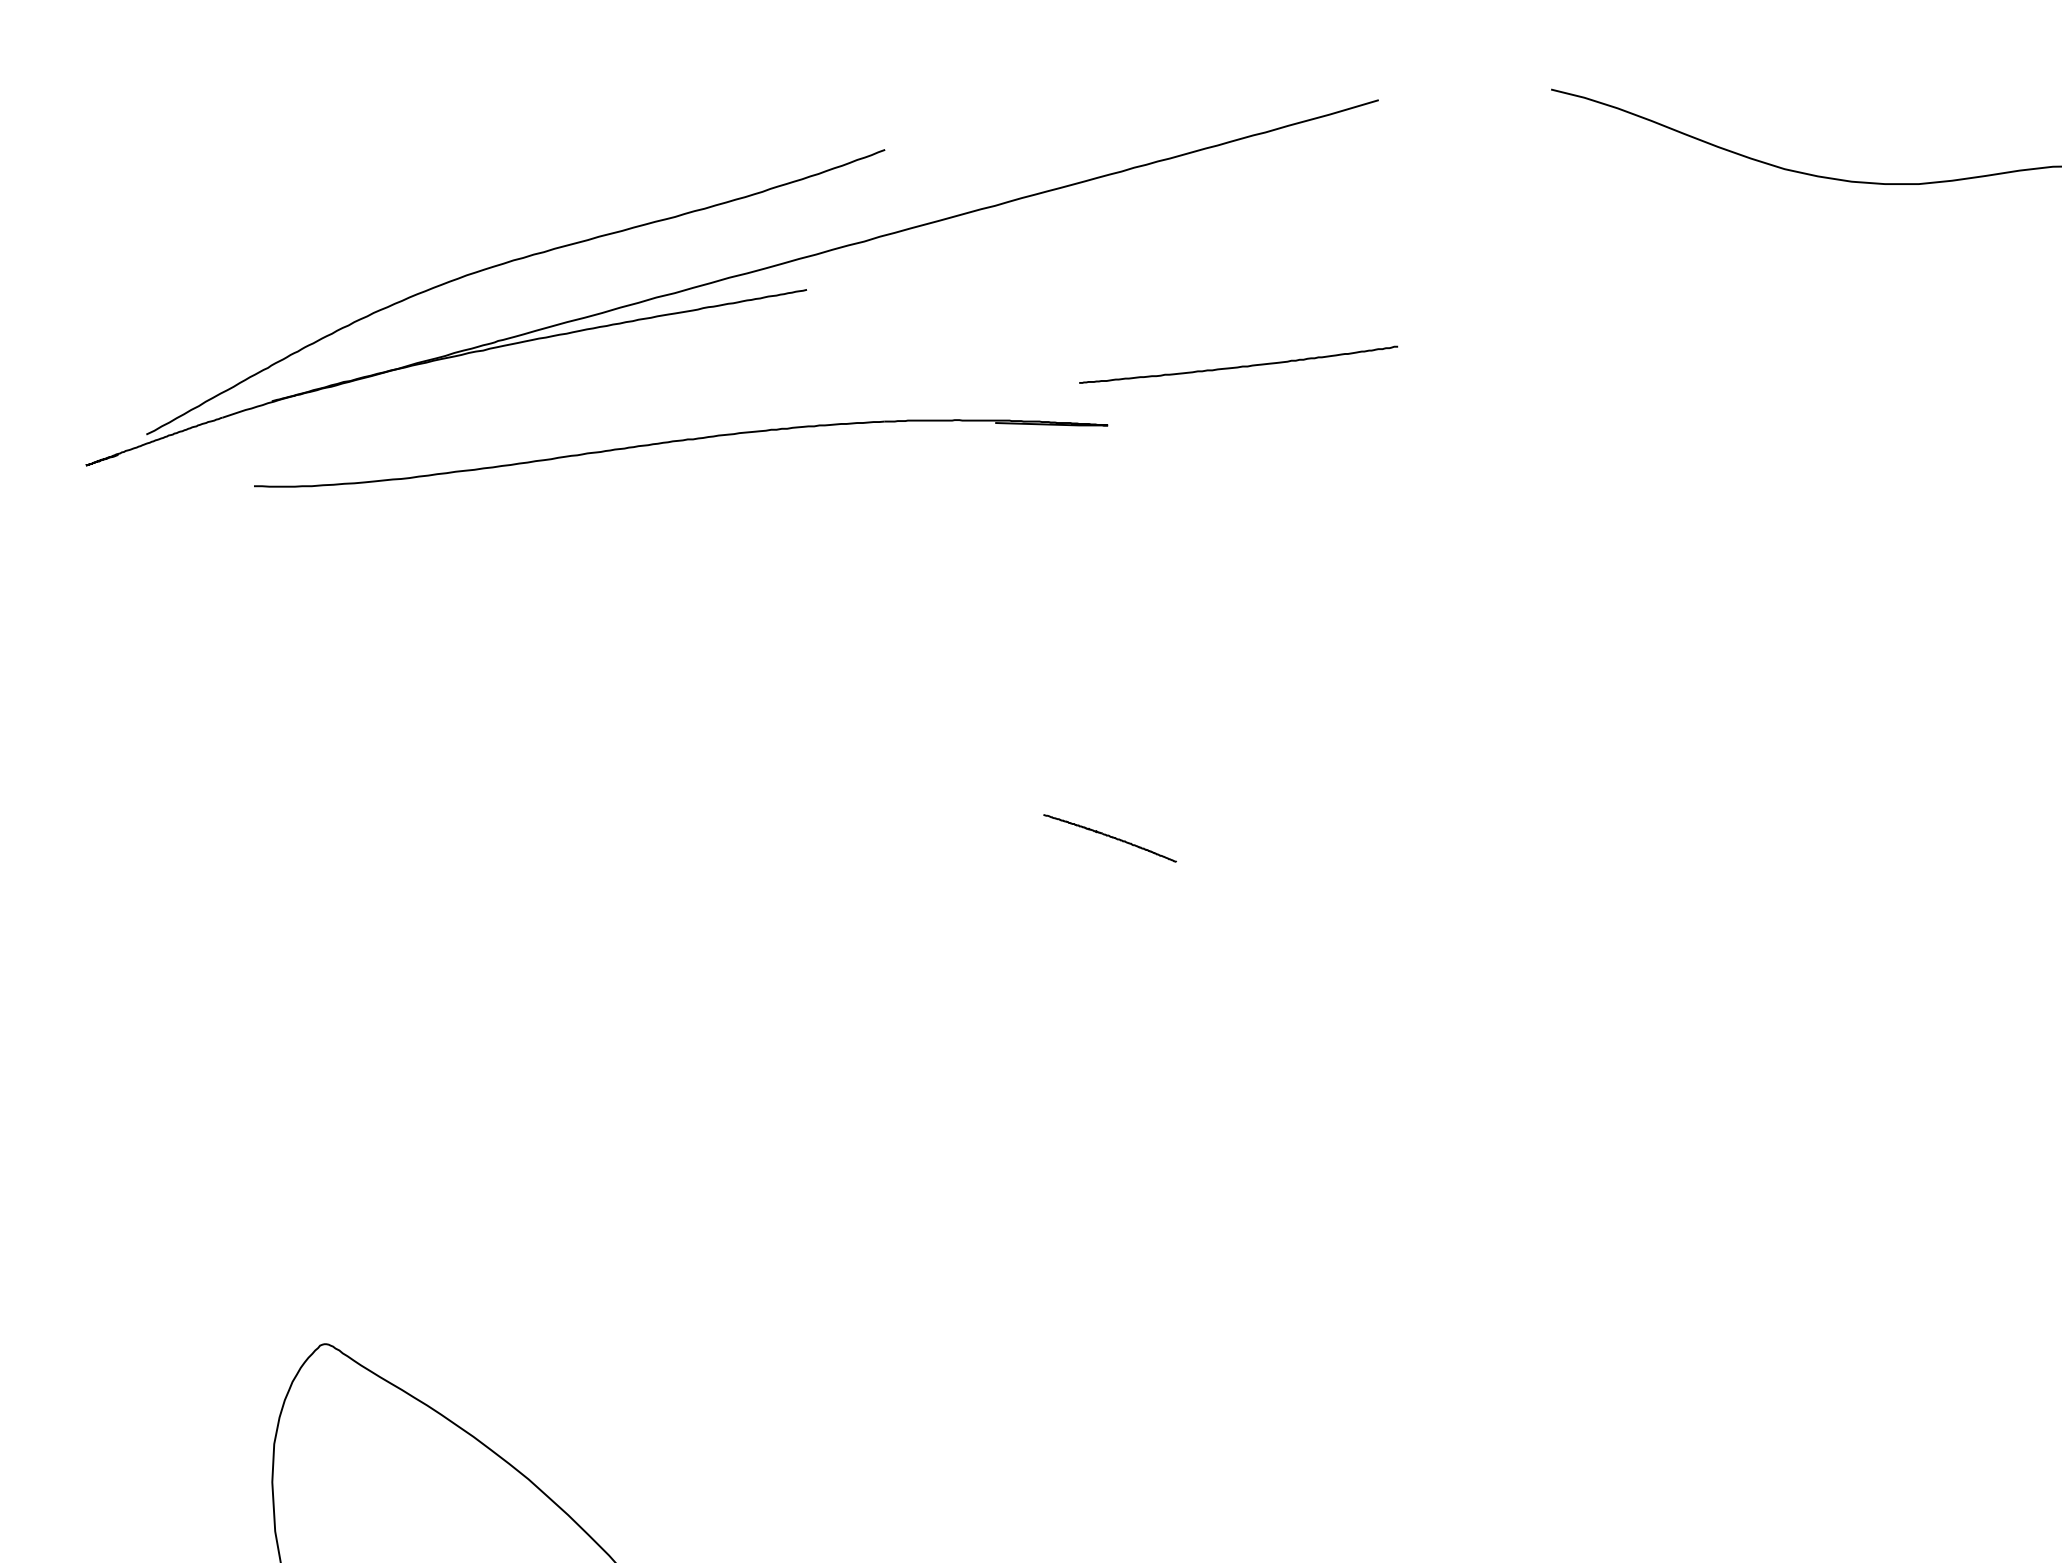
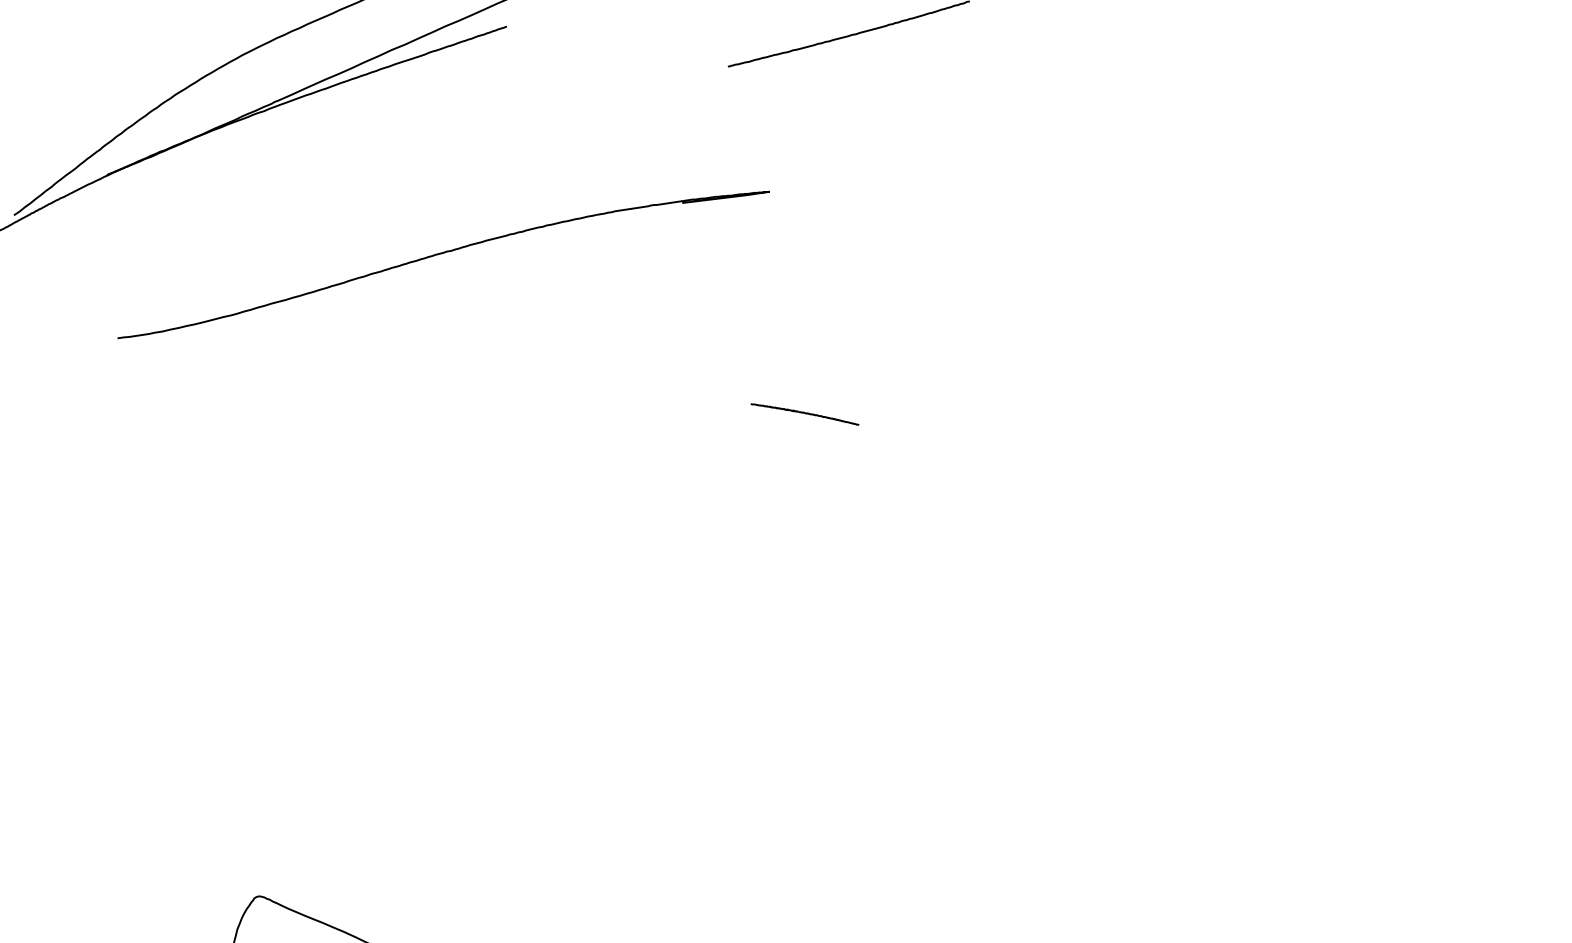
part: (681, 441) -> (442, 253), moved

